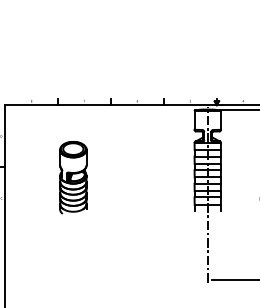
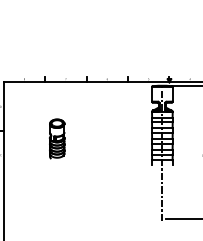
part: (73, 177) -> (57, 138), size x0.7

